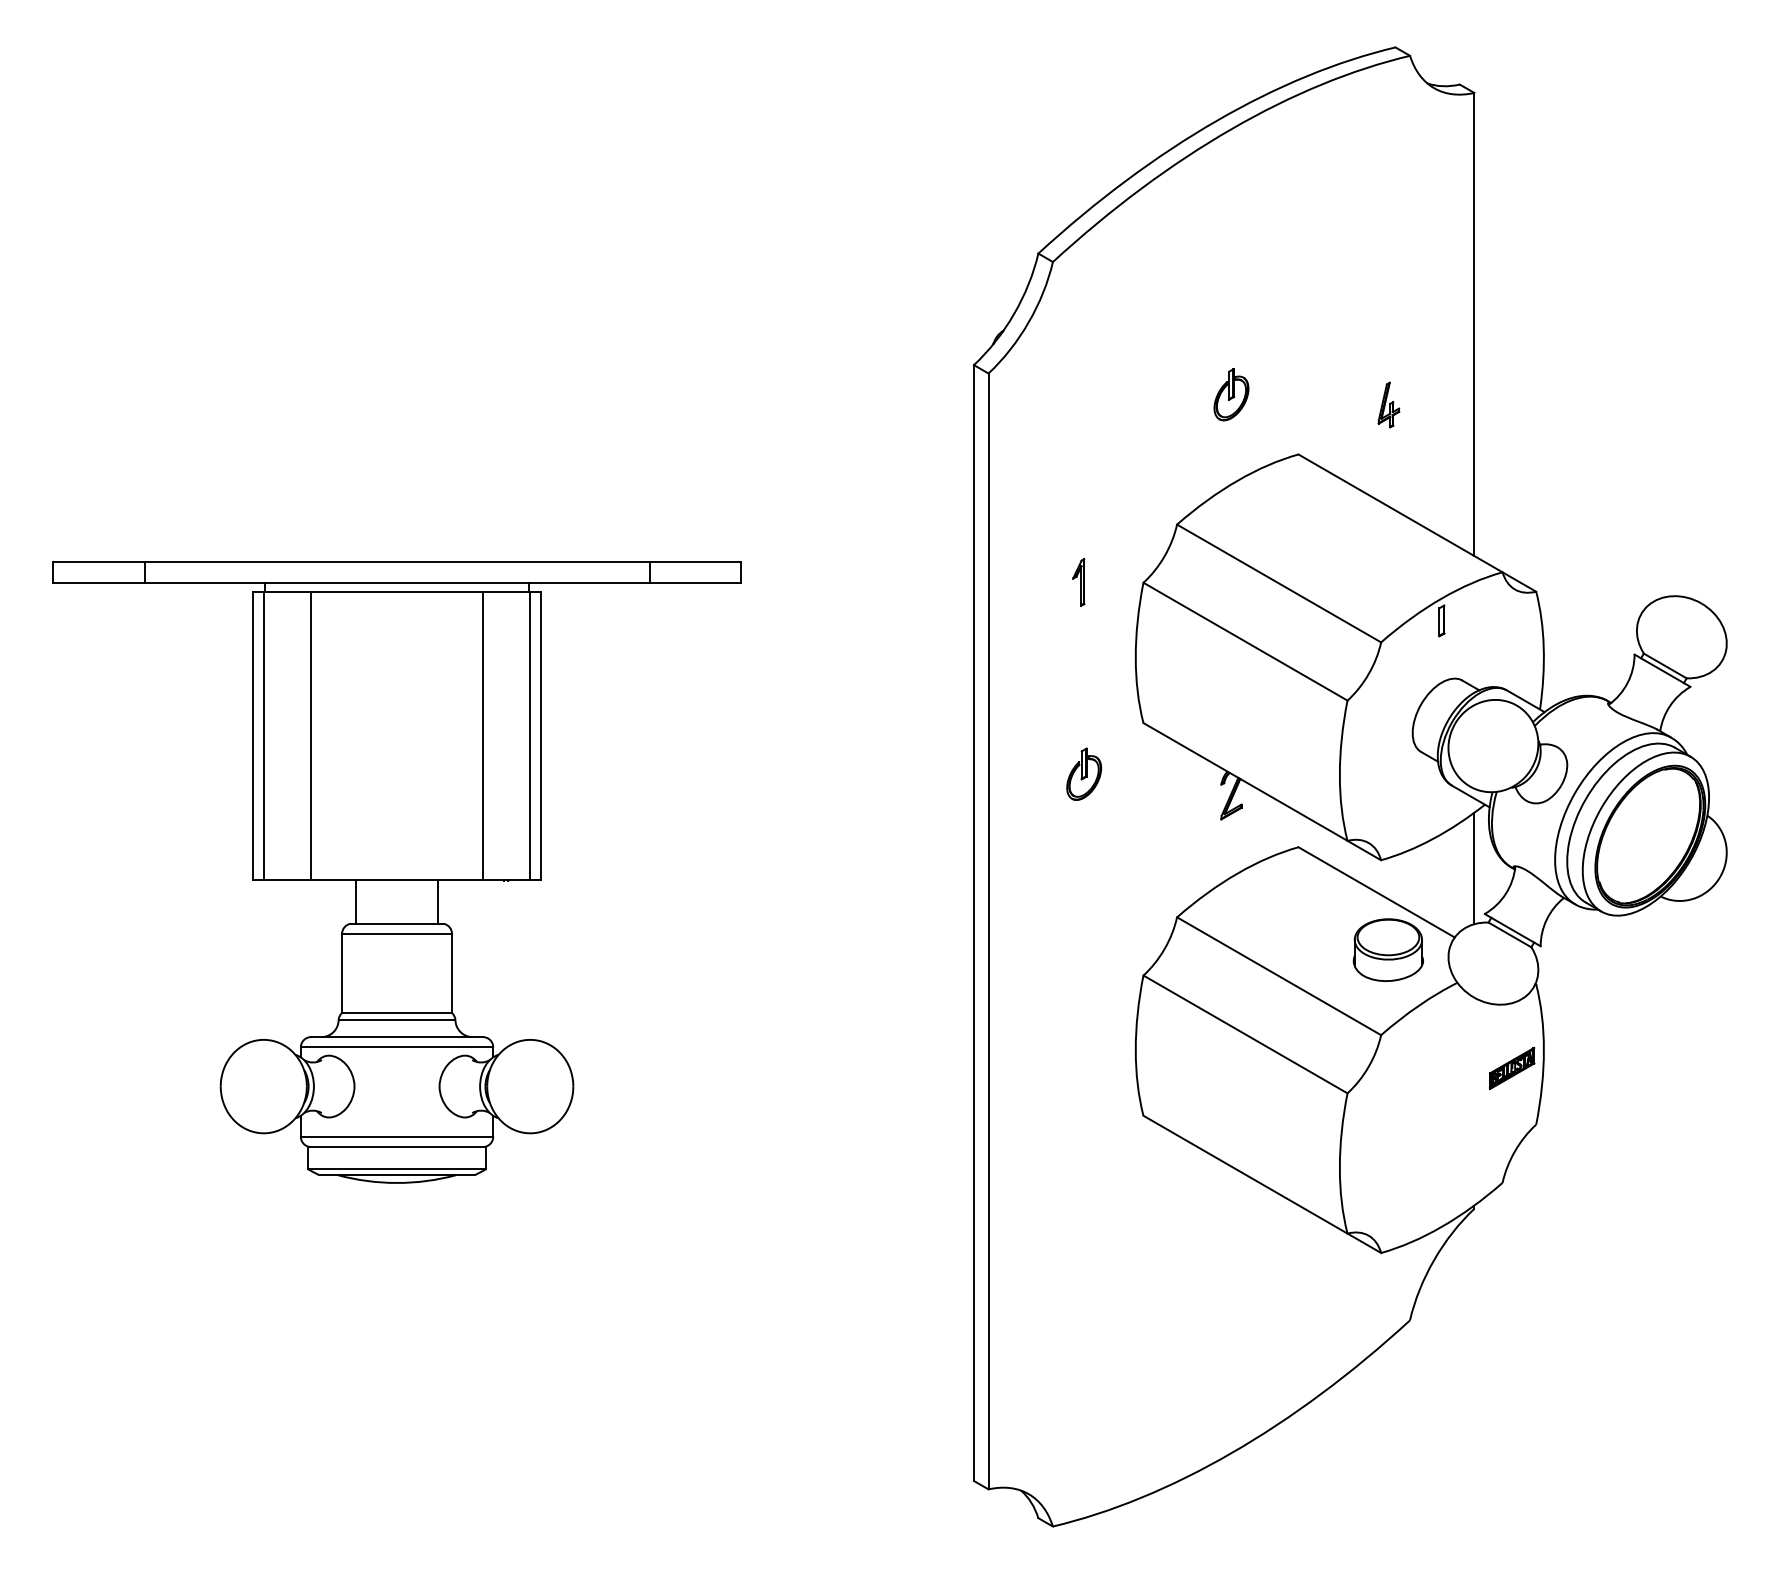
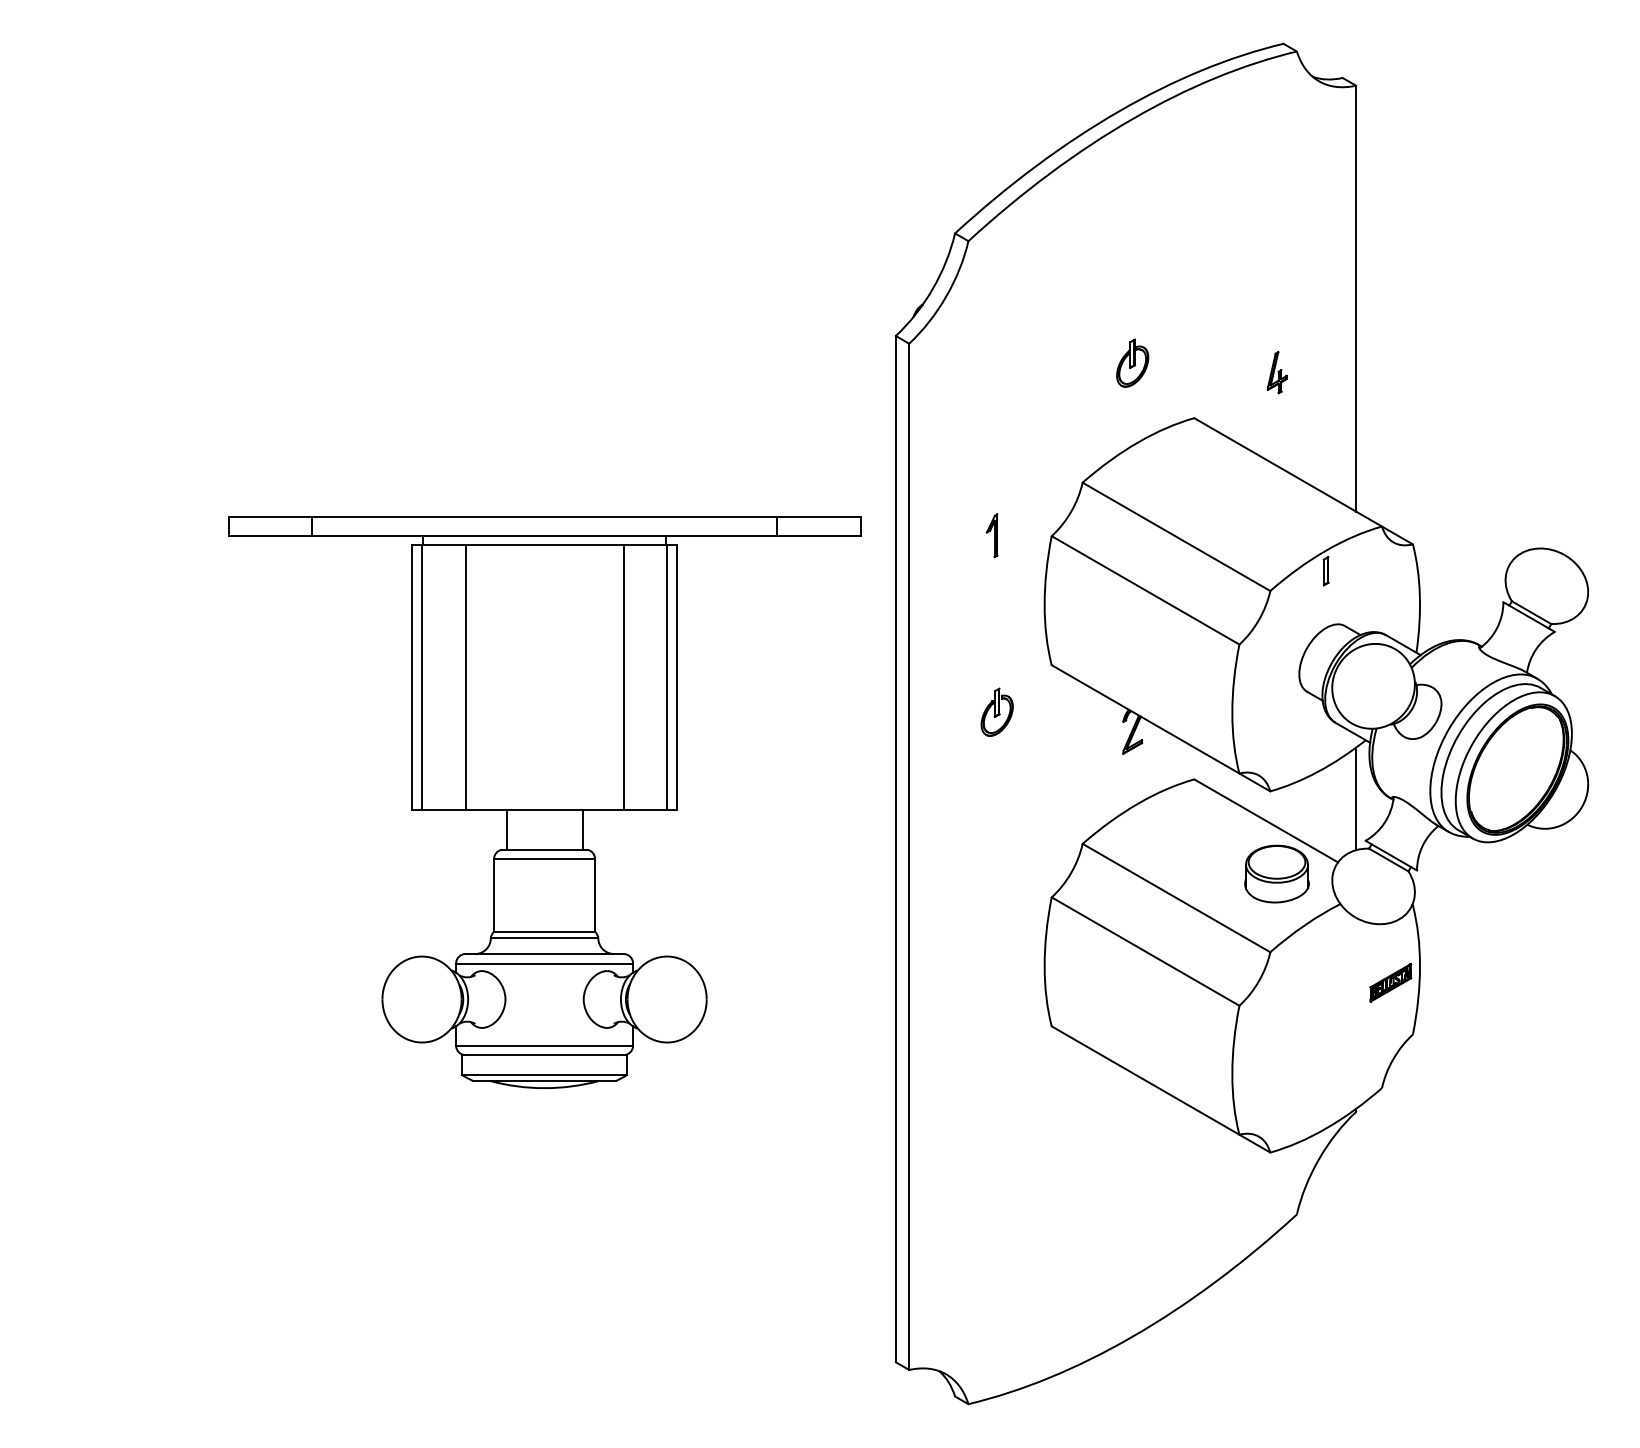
part: (396, 872) -> (544, 802), moved

